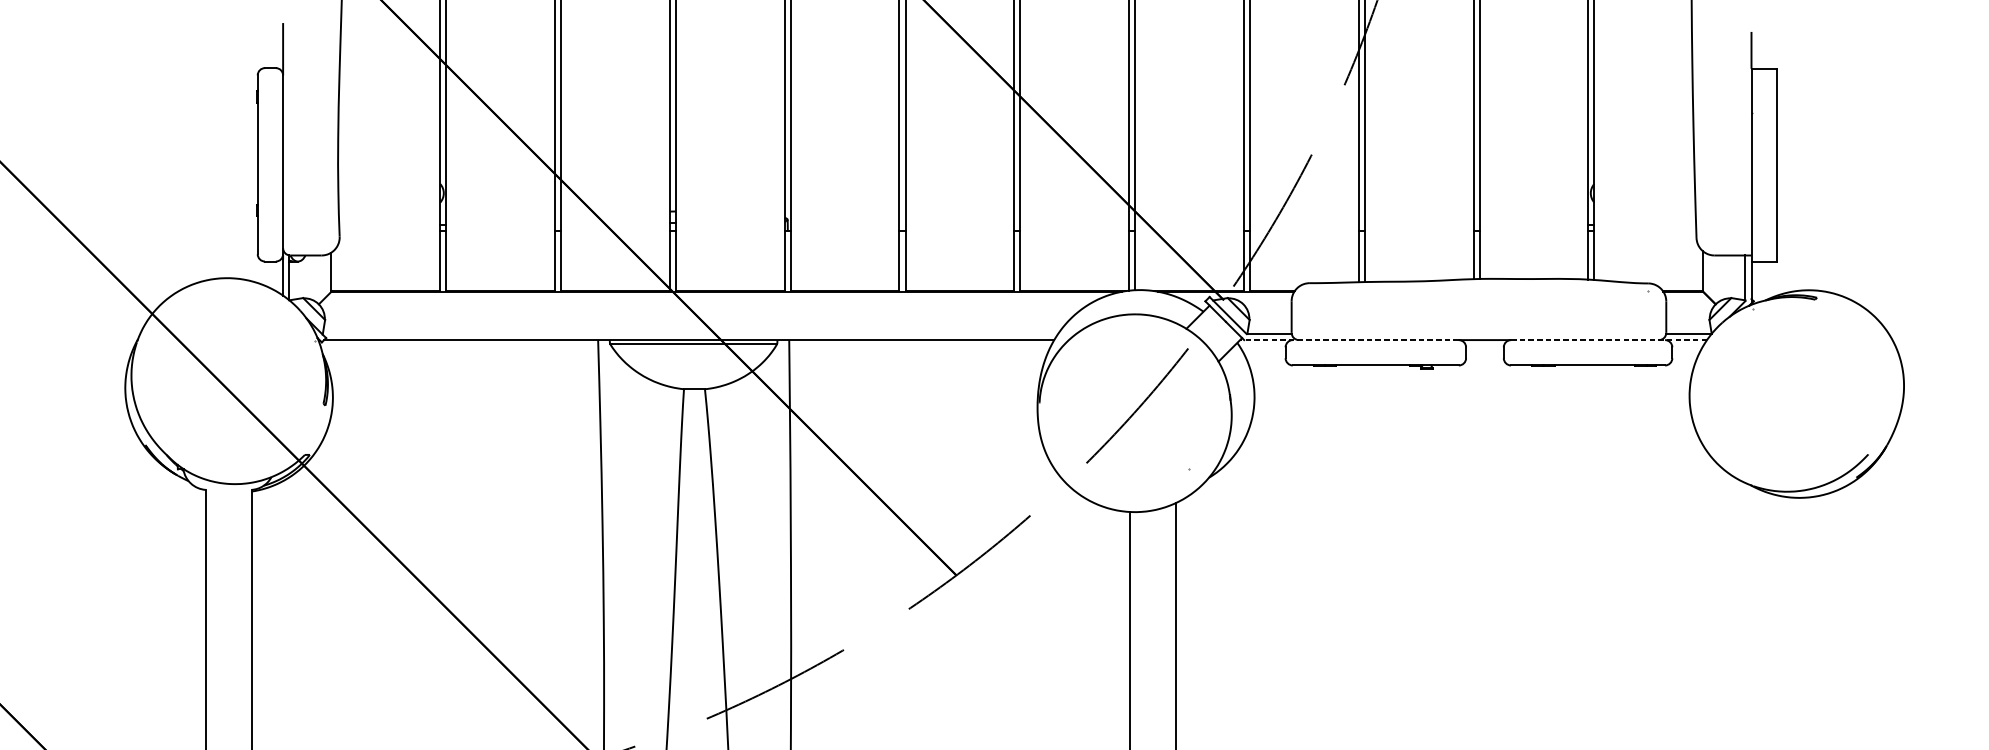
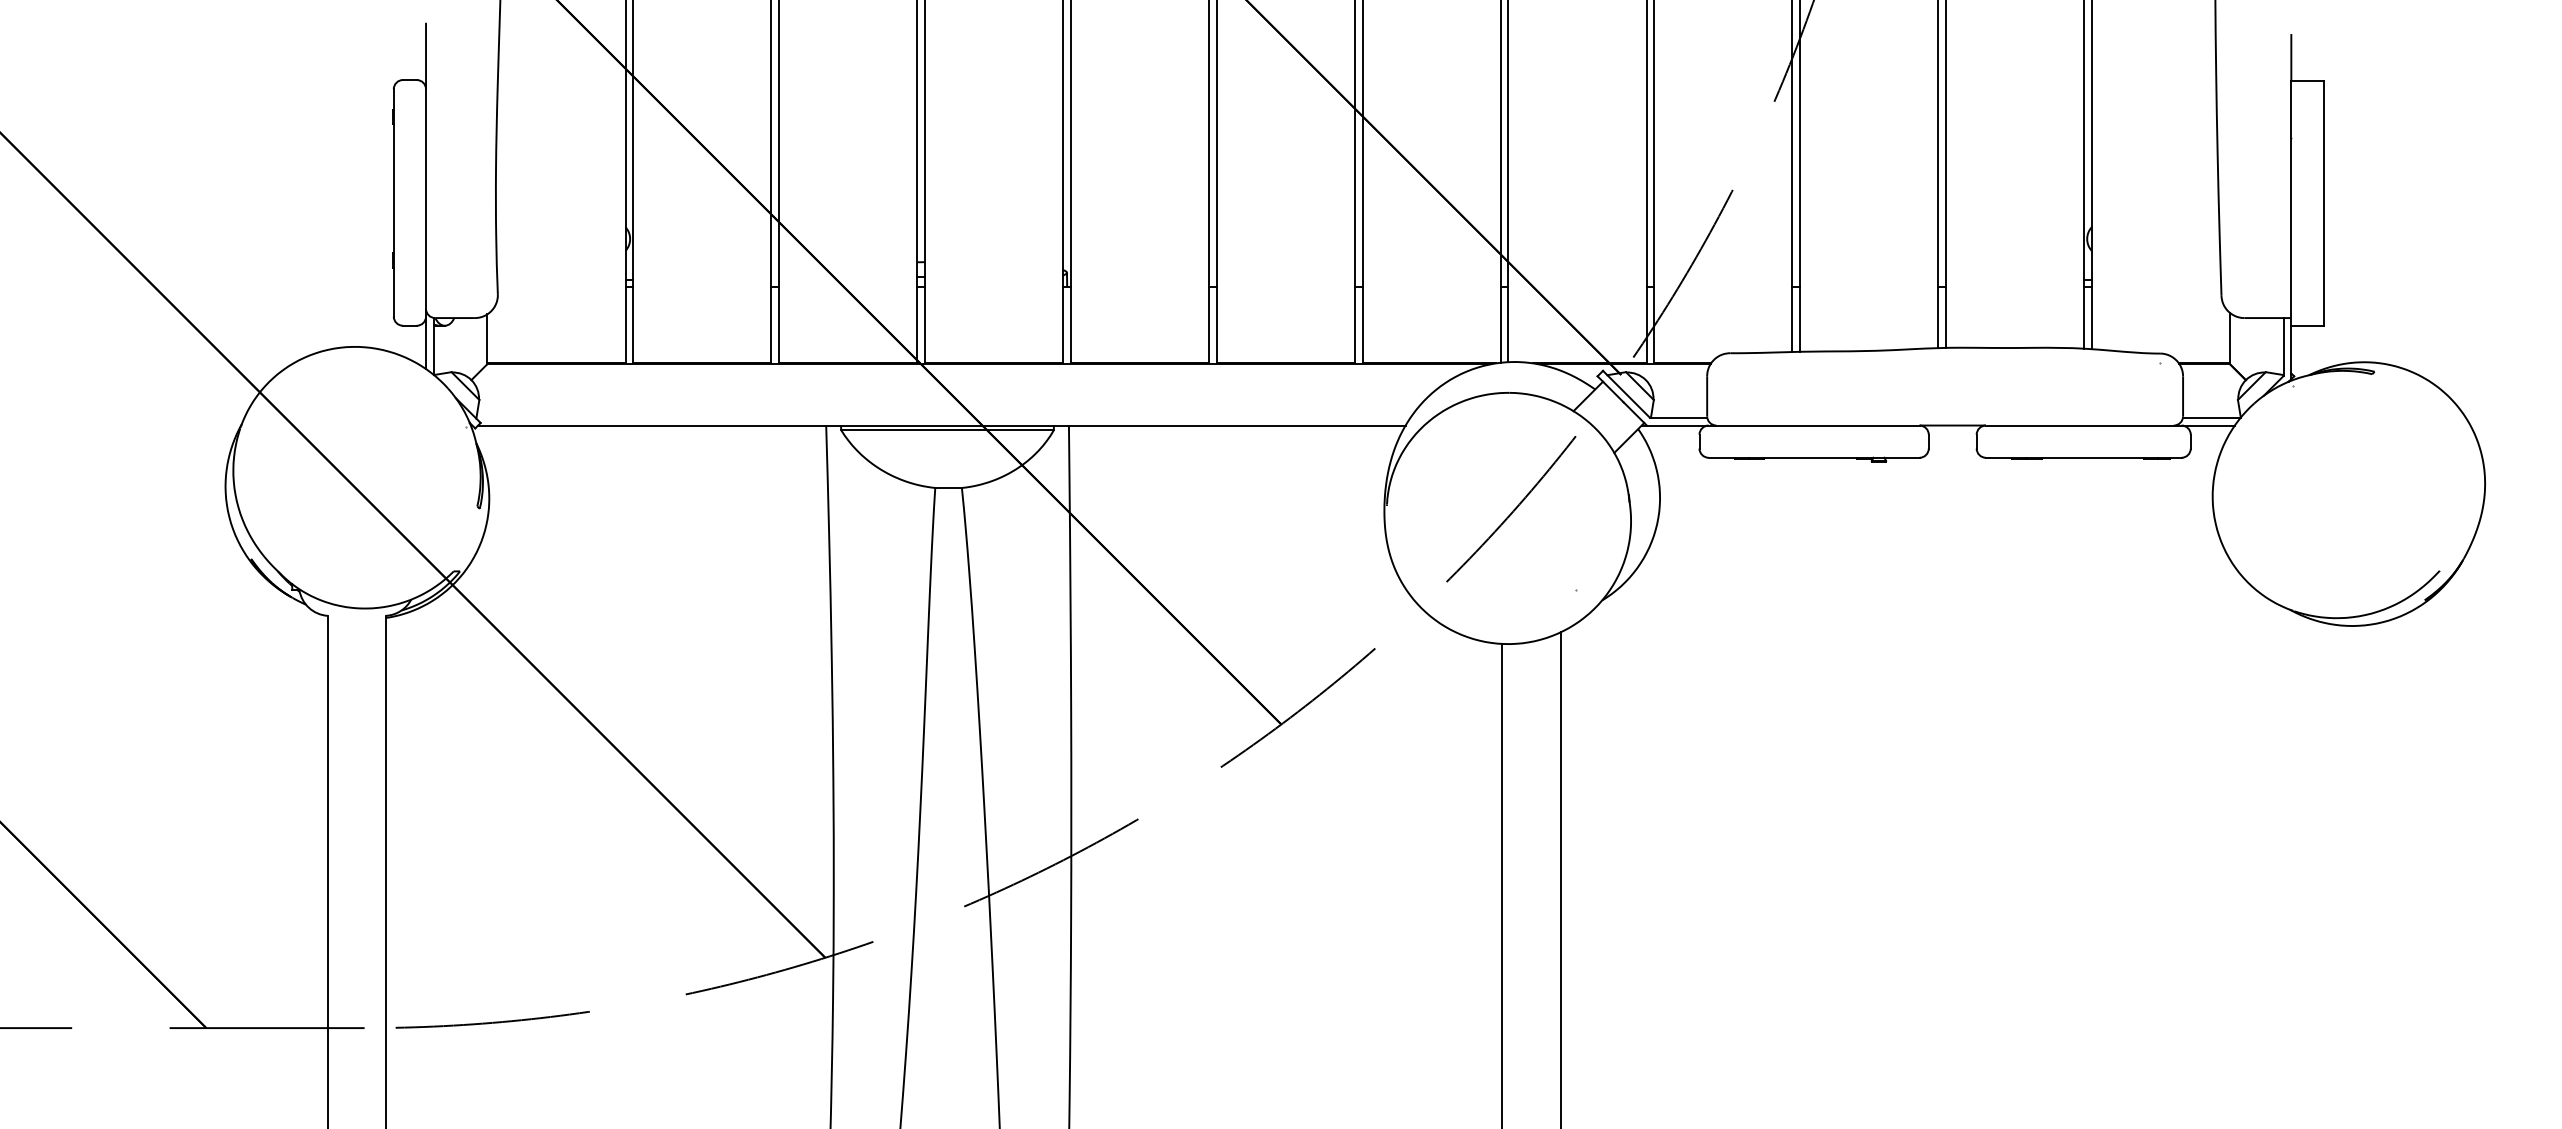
line: (1349, 340) -> (1780, 425), dashed -> solid
line: (1608, 340) -> (2109, 425), dashed -> solid

